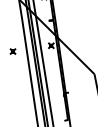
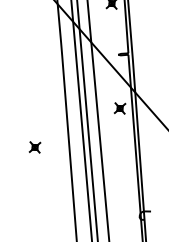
part: (12, 51) -> (33, 147), moved

